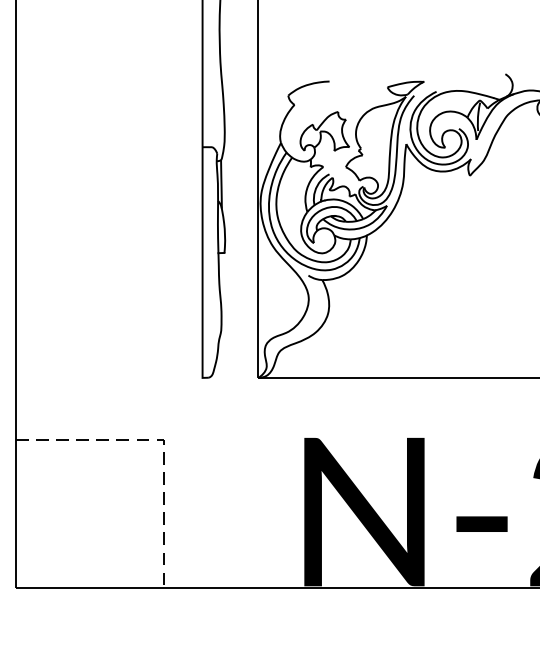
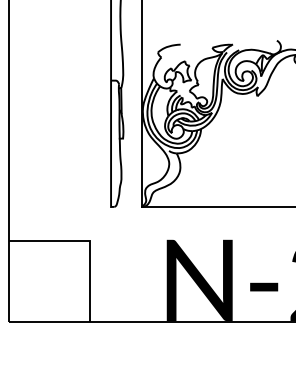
line: (165, 439) -> (90, 240), dashed -> solid

